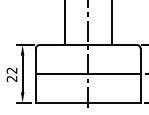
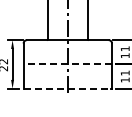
line: (87, 73) -> (67, 64), solid -> dashed
line: (89, 102) -> (68, 88), solid -> dashed

